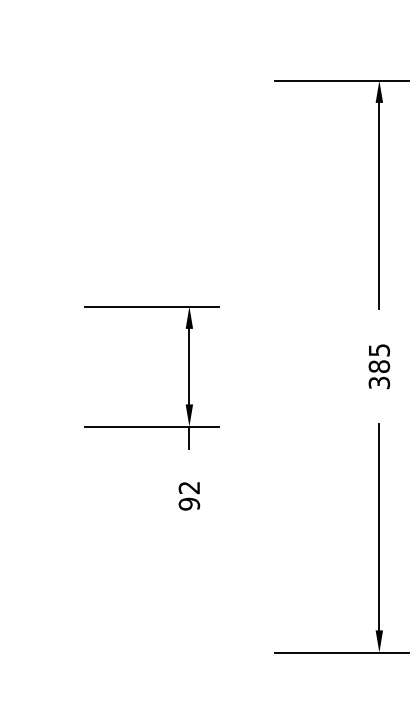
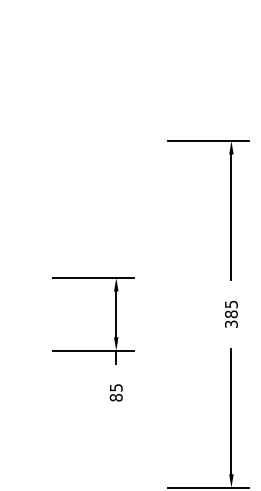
text: (188, 495) -> (115, 392), 92 -> 85

